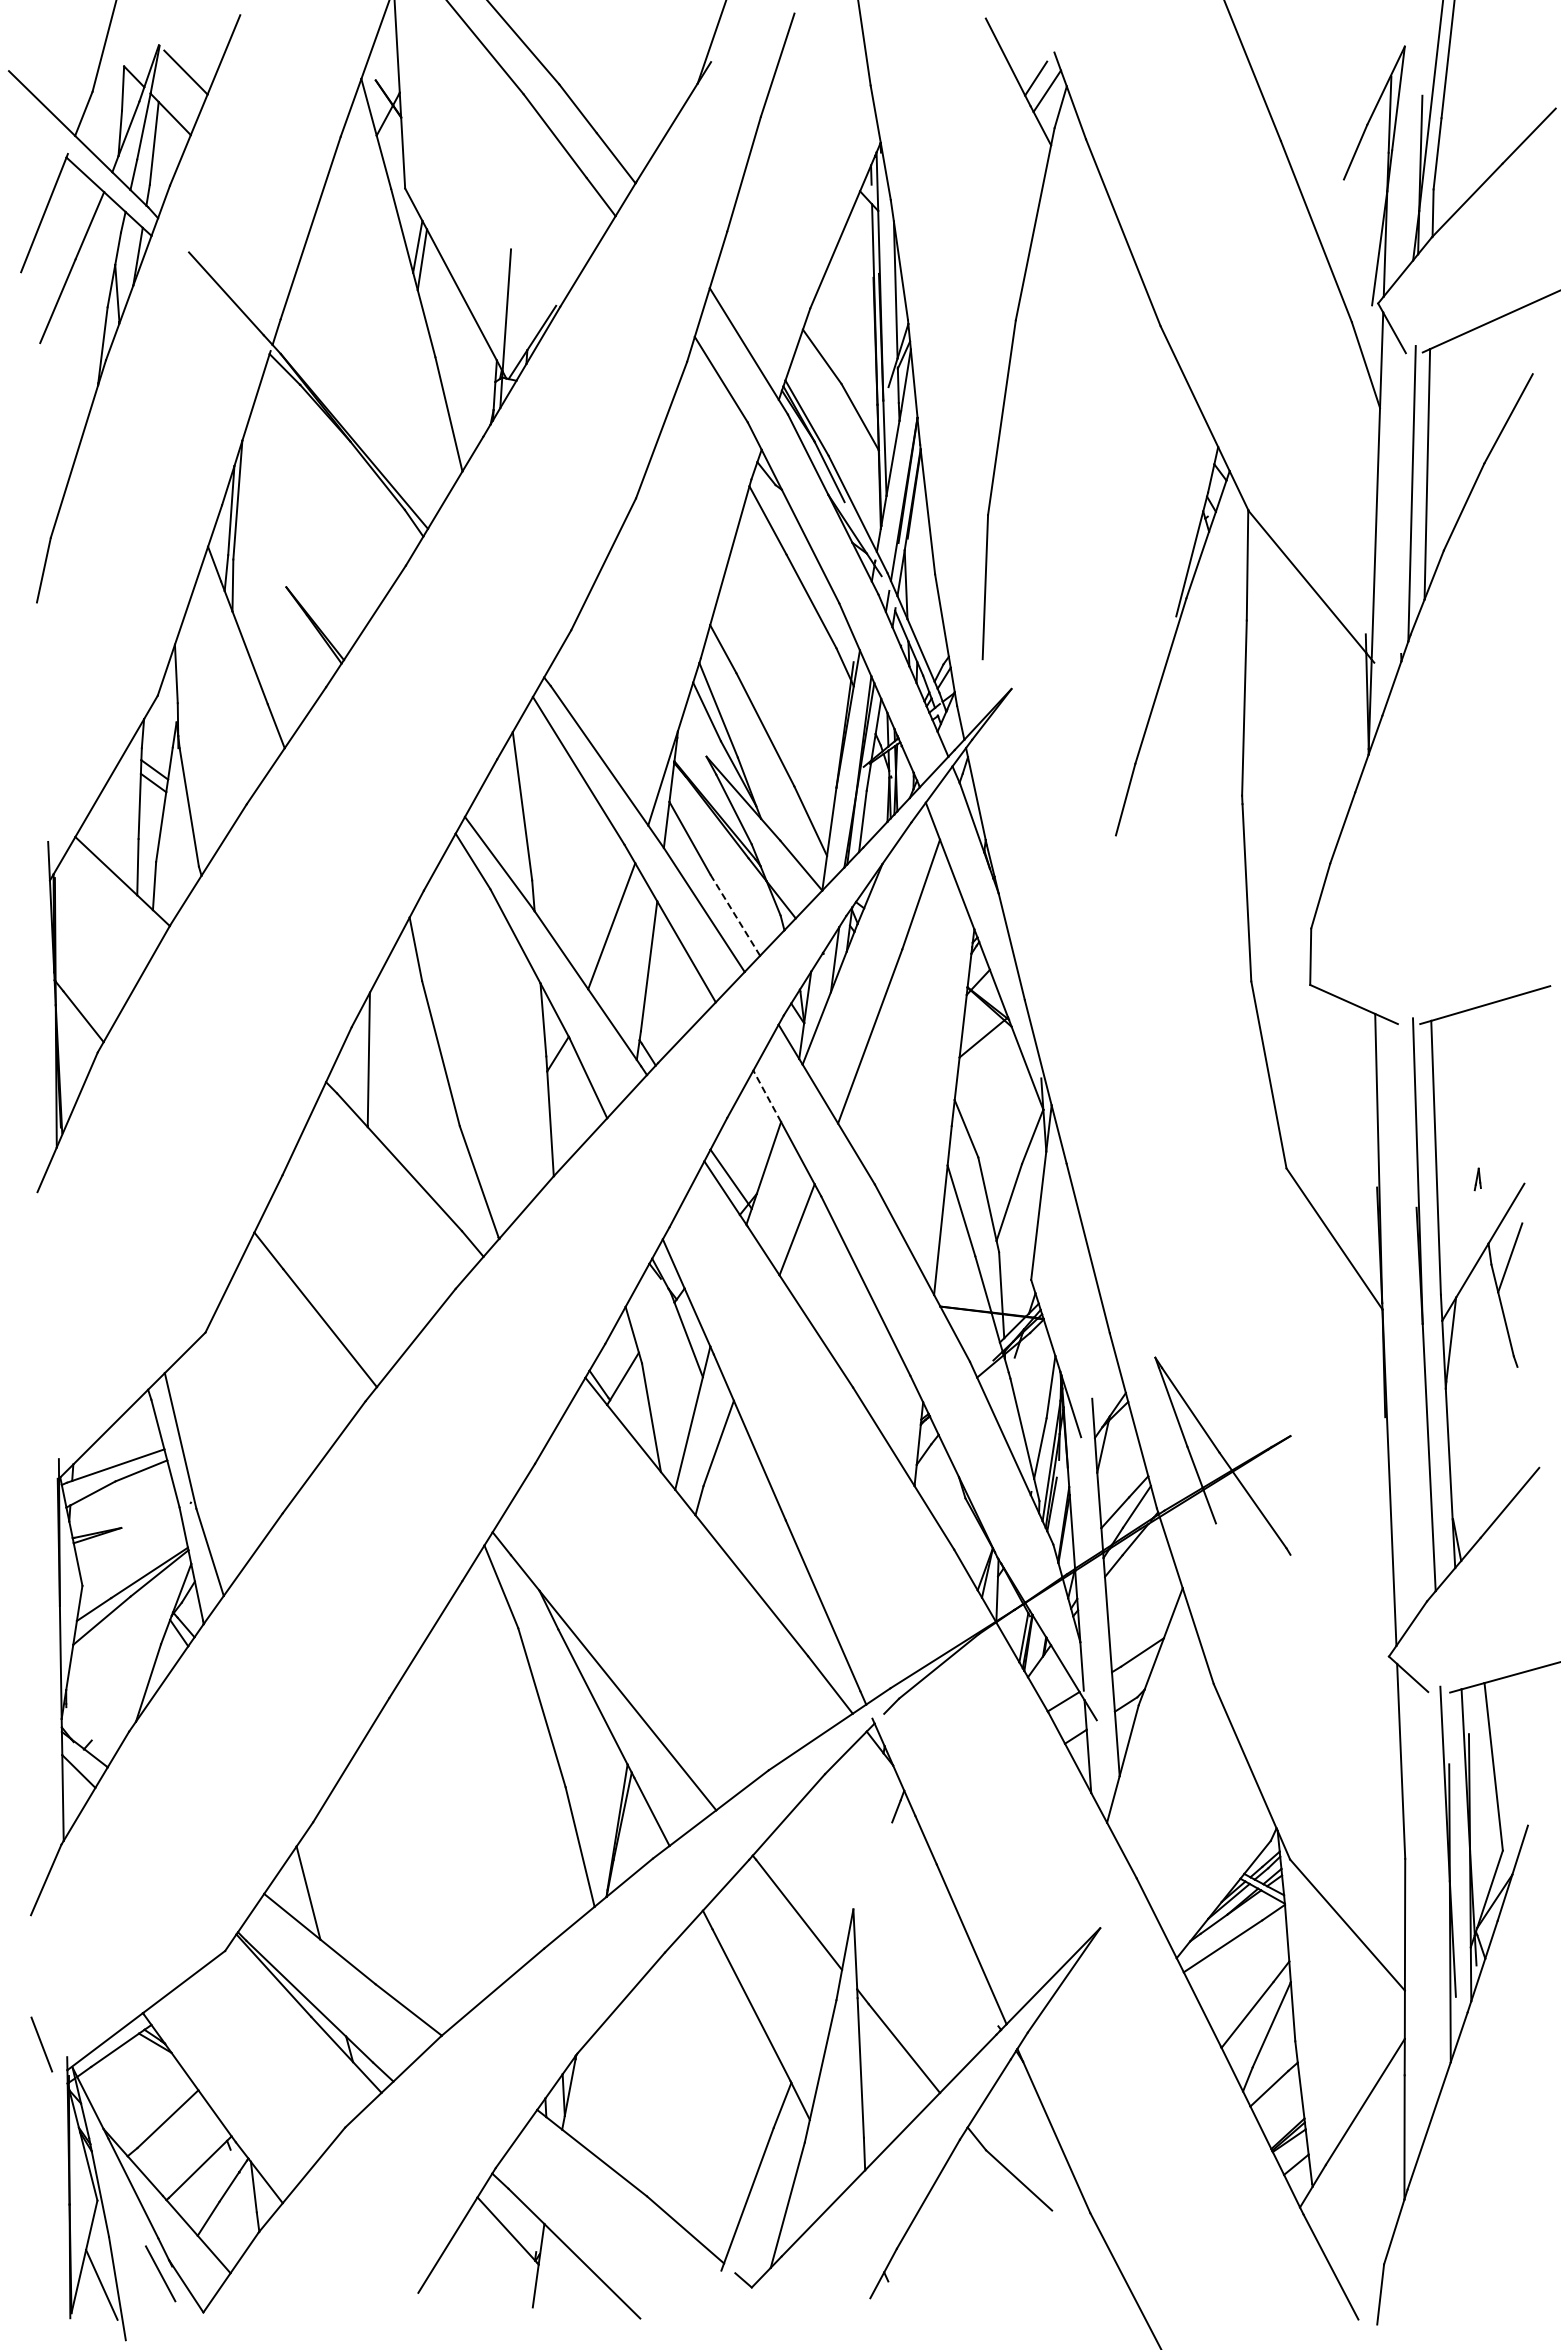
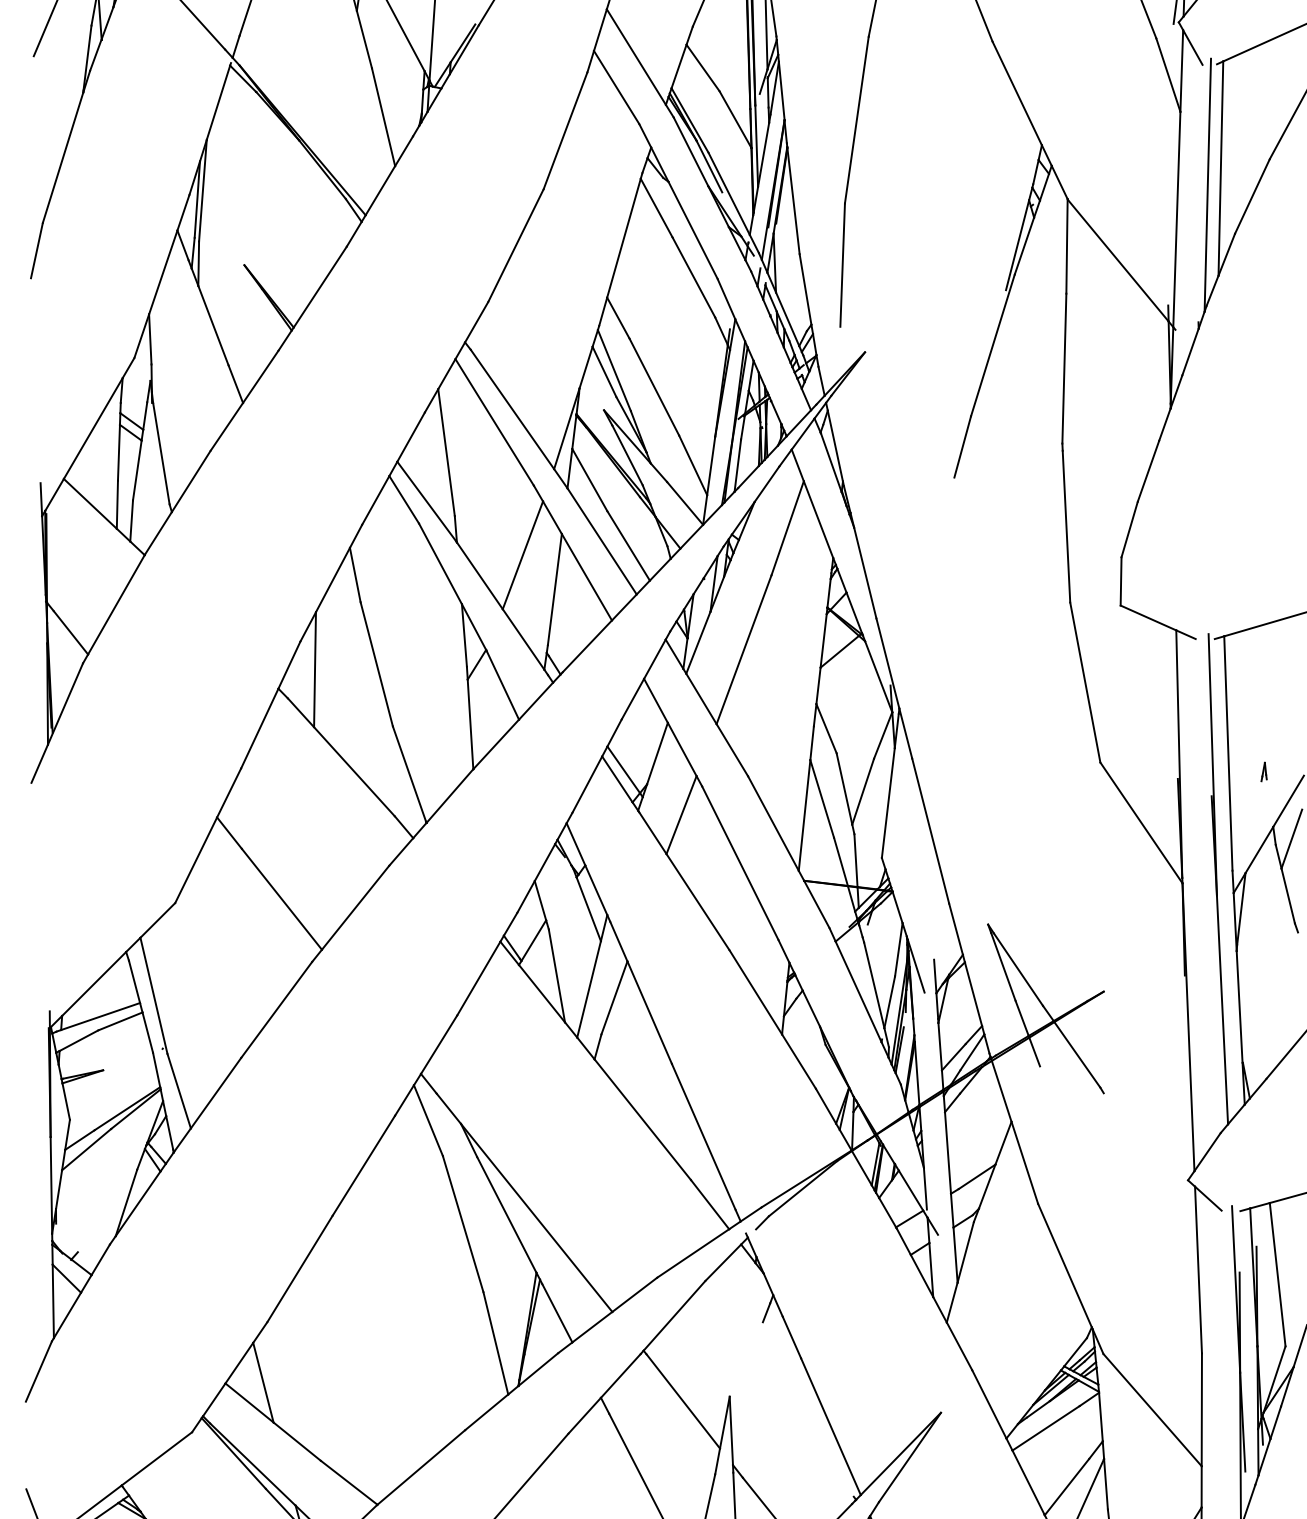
line: (735, 915) -> (628, 546), dashed -> solid
line: (767, 1095) -> (656, 700), dashed -> solid

